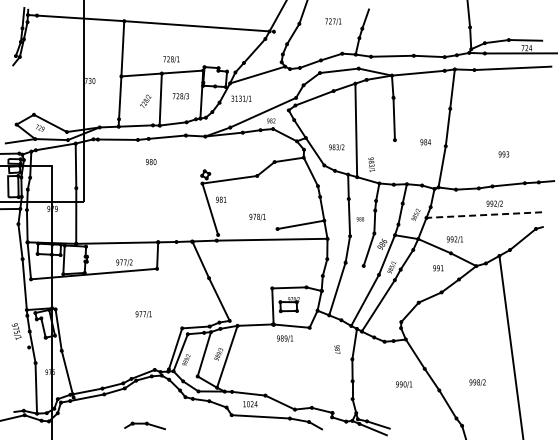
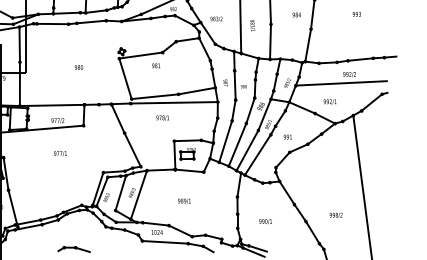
text: (425, 142) -> (296, 15), moved
text: (336, 147) -> (216, 19), moved
text: (503, 154) -> (356, 14), moved
text: (151, 162) -> (79, 67), moved
line: (393, 162) -> (269, 41), added
text: (371, 164) -> (252, 25), moved
text: (221, 199) -> (156, 65), moved
line: (484, 215) -> (341, 83), dashed -> solid
text: (257, 216) -> (162, 117), moved
line: (247, 231) -> (154, 96), added
text: (454, 239) -> (329, 101), moved
text: (438, 268) -> (287, 137), moved
line: (352, 293) -> (237, 145), added
text: (143, 314) -> (60, 153), moved
text: (285, 338) -> (184, 201), moved
text: (337, 349) -> (225, 82), moved
text: (404, 384) -> (265, 221), moved

